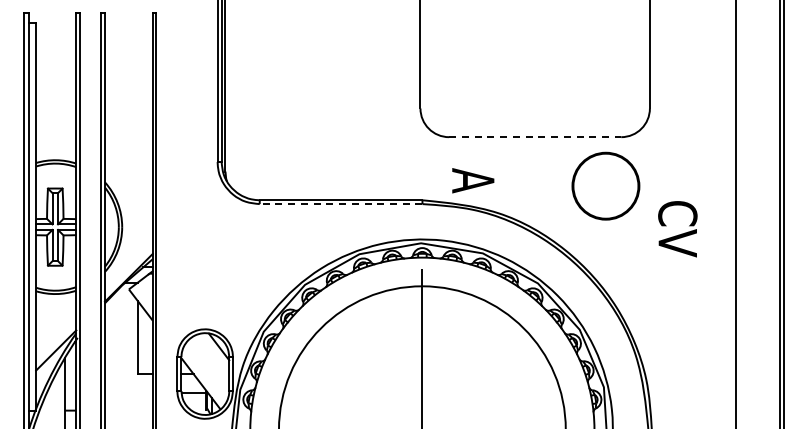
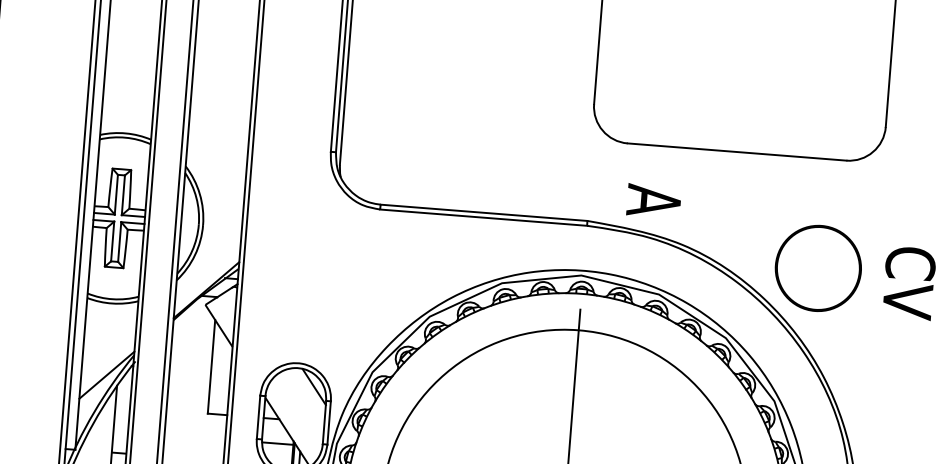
line: (535, 137) -> (737, 152), dashed -> solid
part: (605, 185) -> (817, 267), moved
line: (340, 204) -> (482, 218), dashed -> solid

